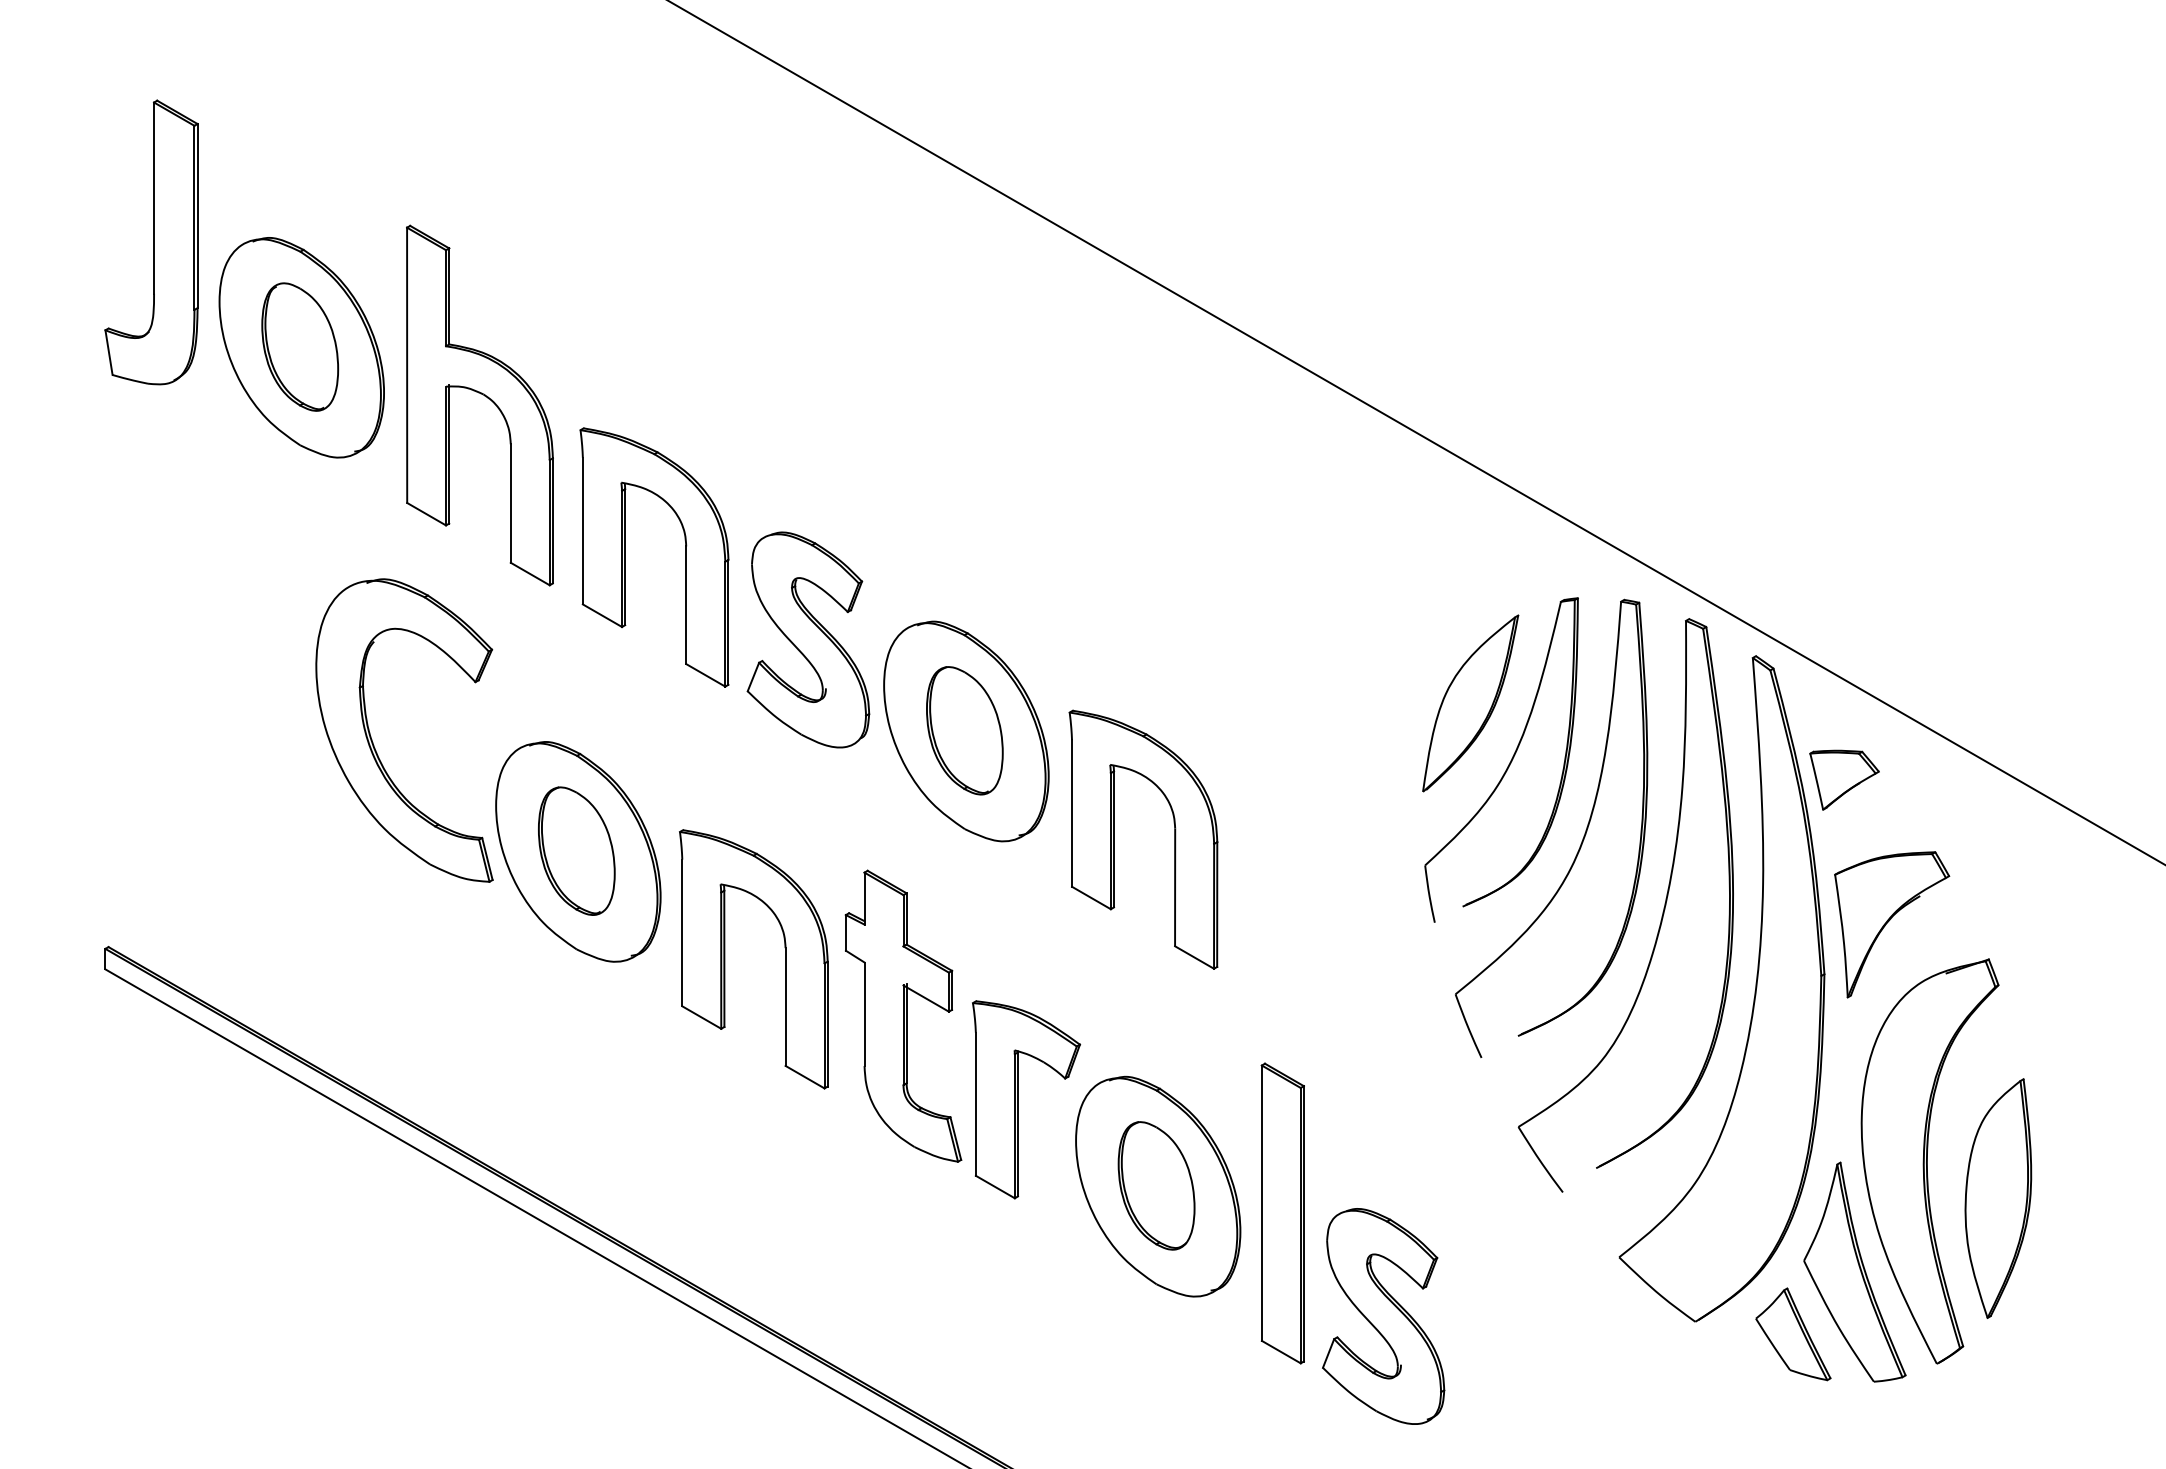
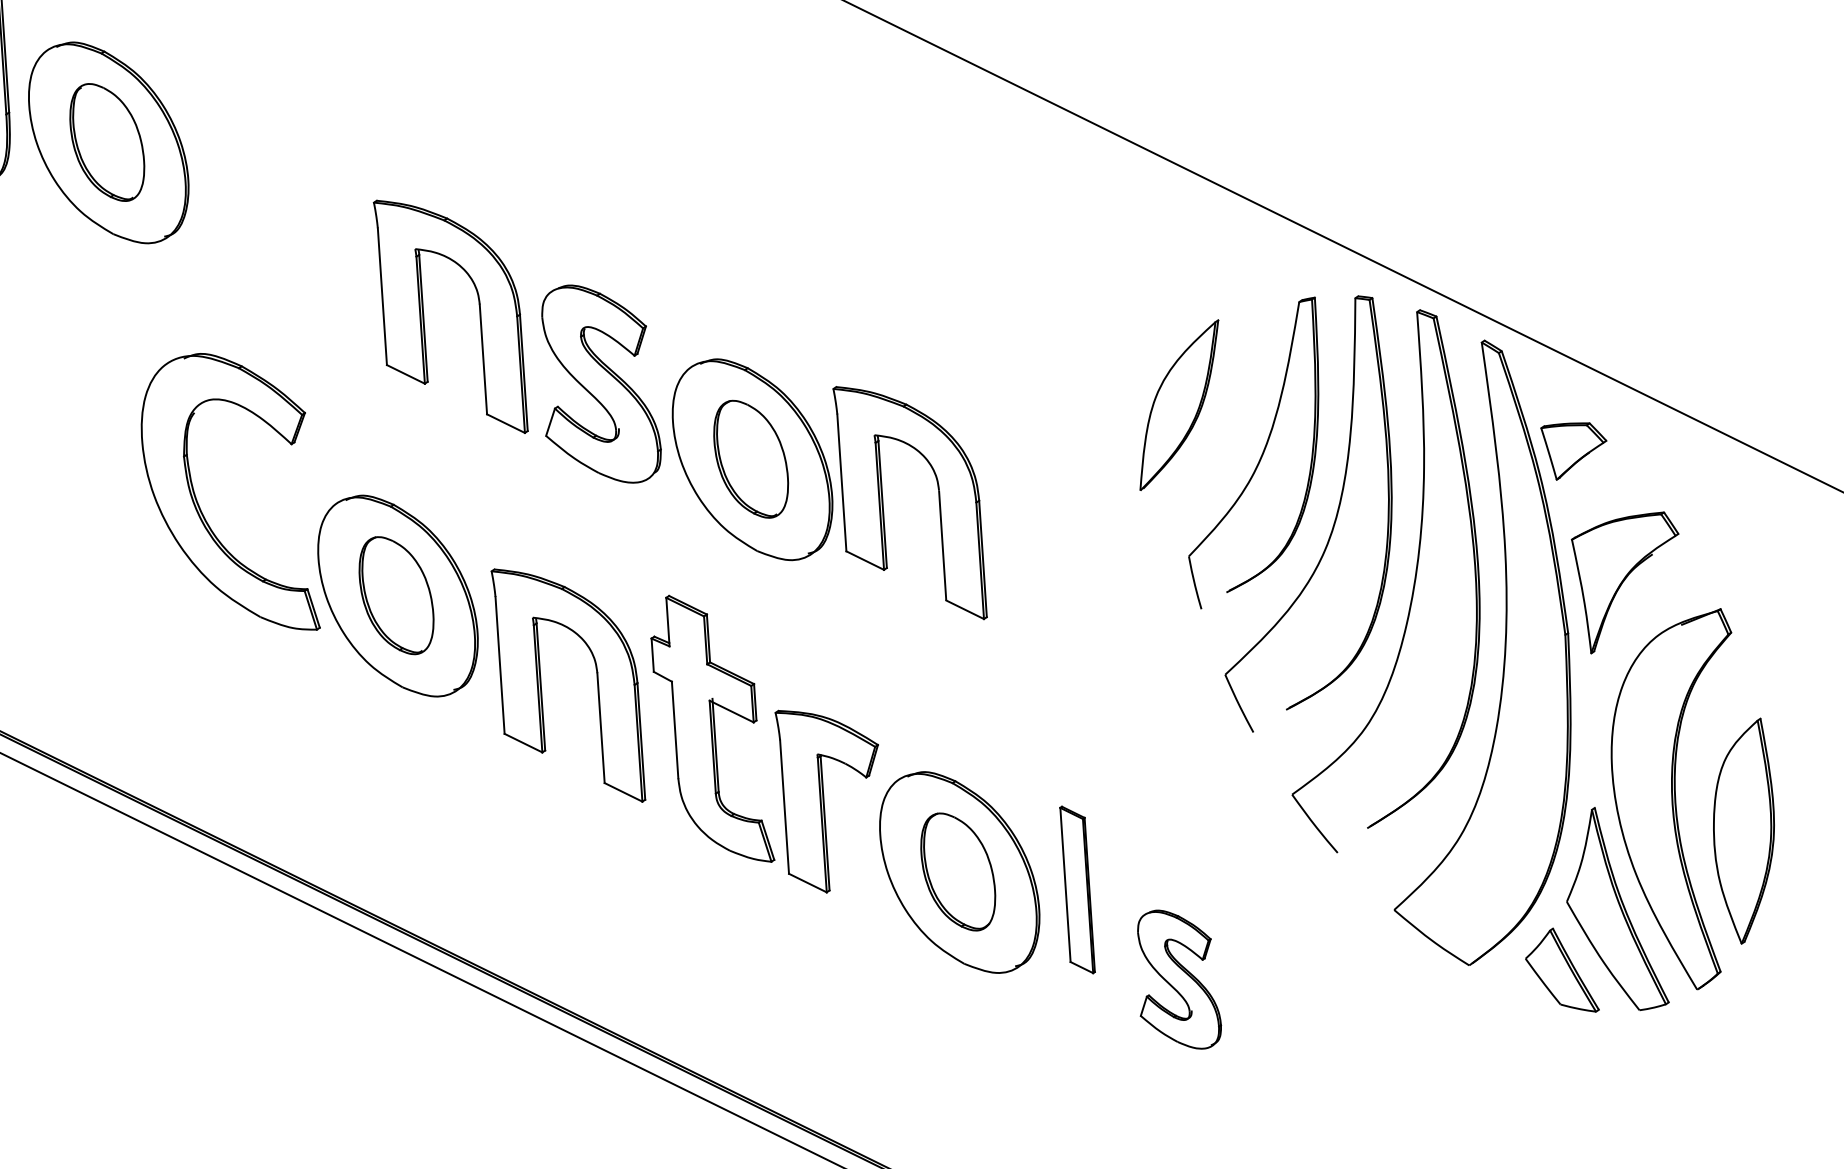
part: (484, 396) -> (282, 177), removed
part: (1470, 703) -> (1179, 405), moved
part: (1114, 839) -> (883, 504), moved
part: (1282, 1213) -> (1077, 889), size x0.6
part: (1383, 1316) -> (1178, 979), size x0.7

